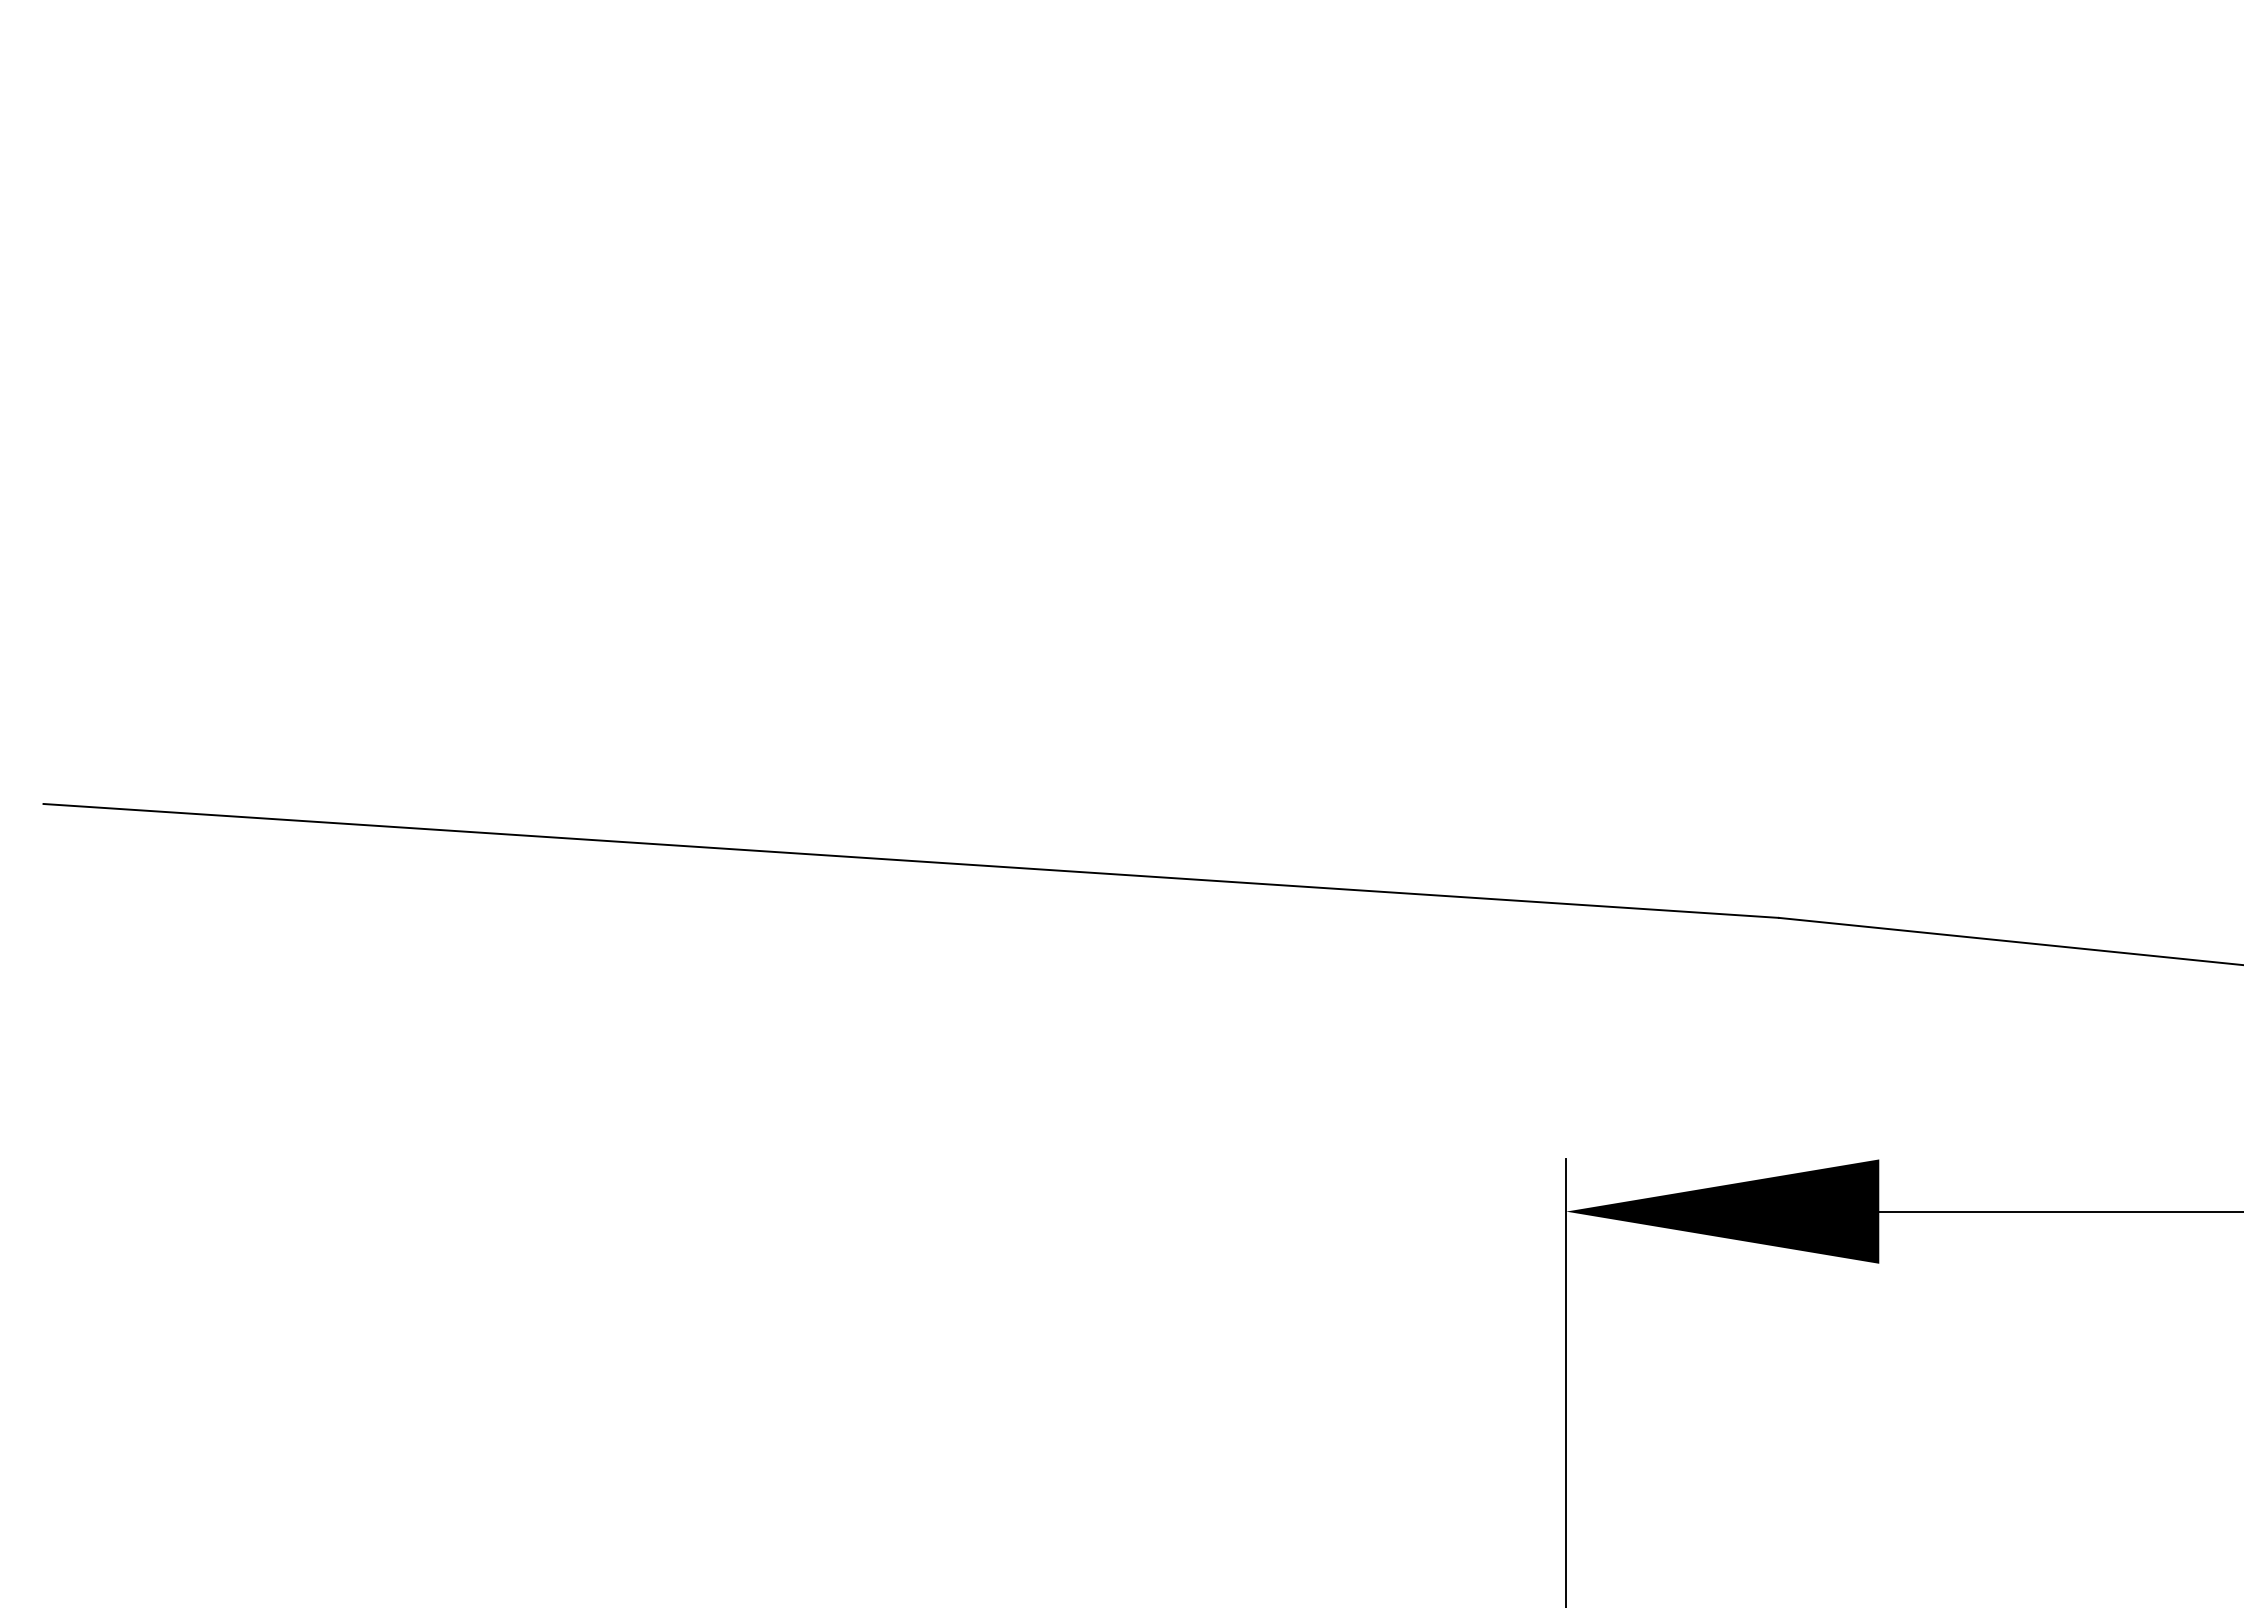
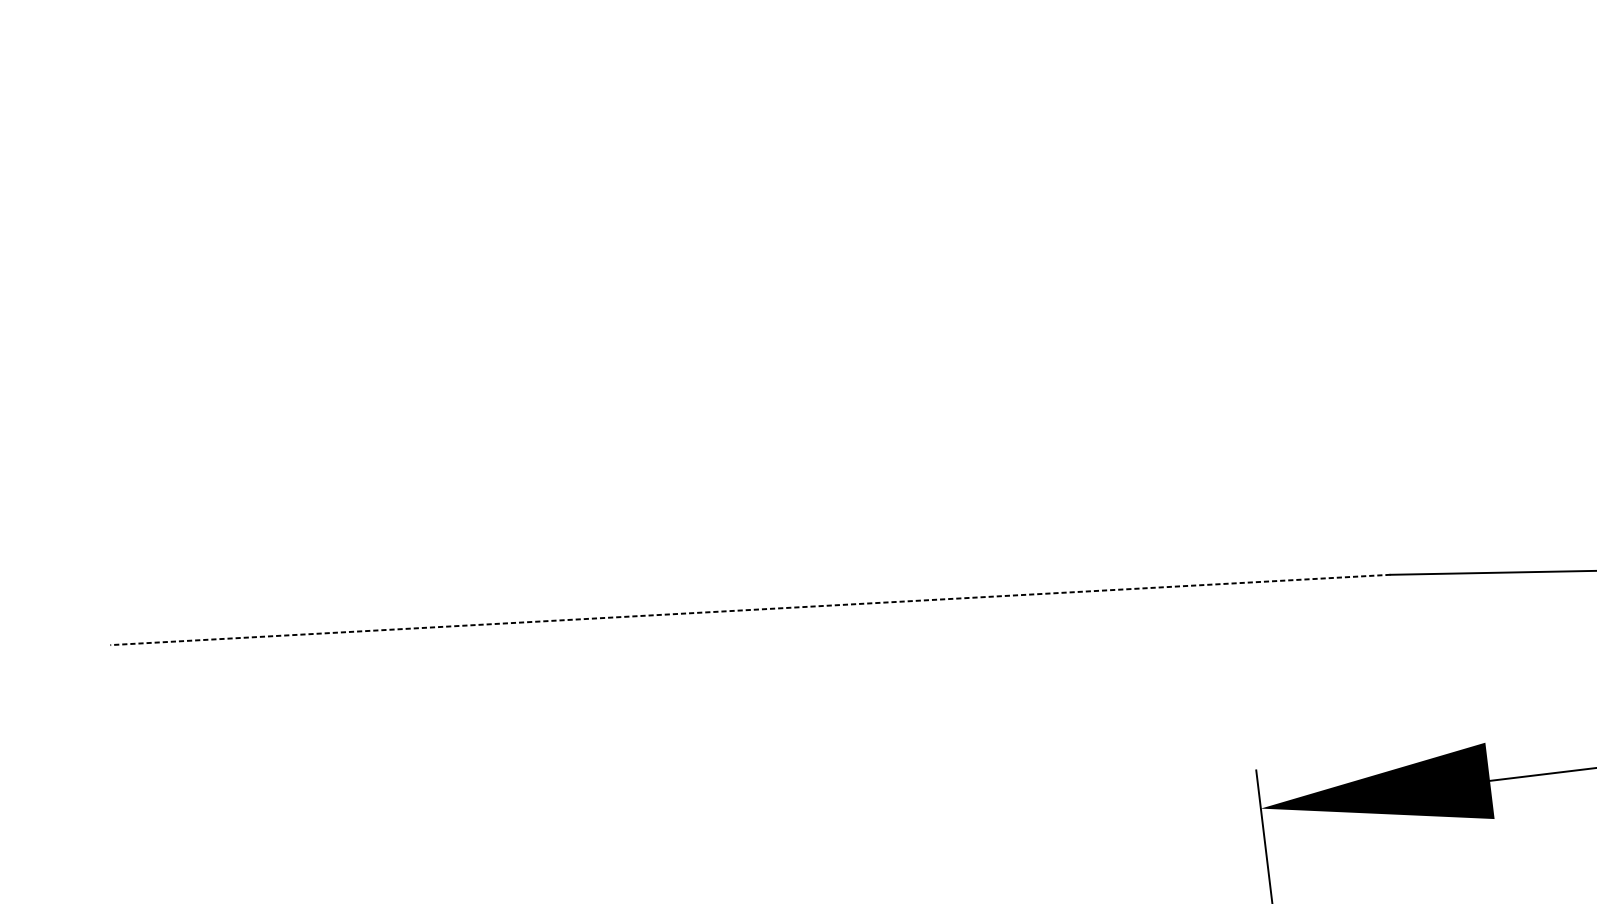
line: (911, 860) -> (750, 609), solid -> dashed

